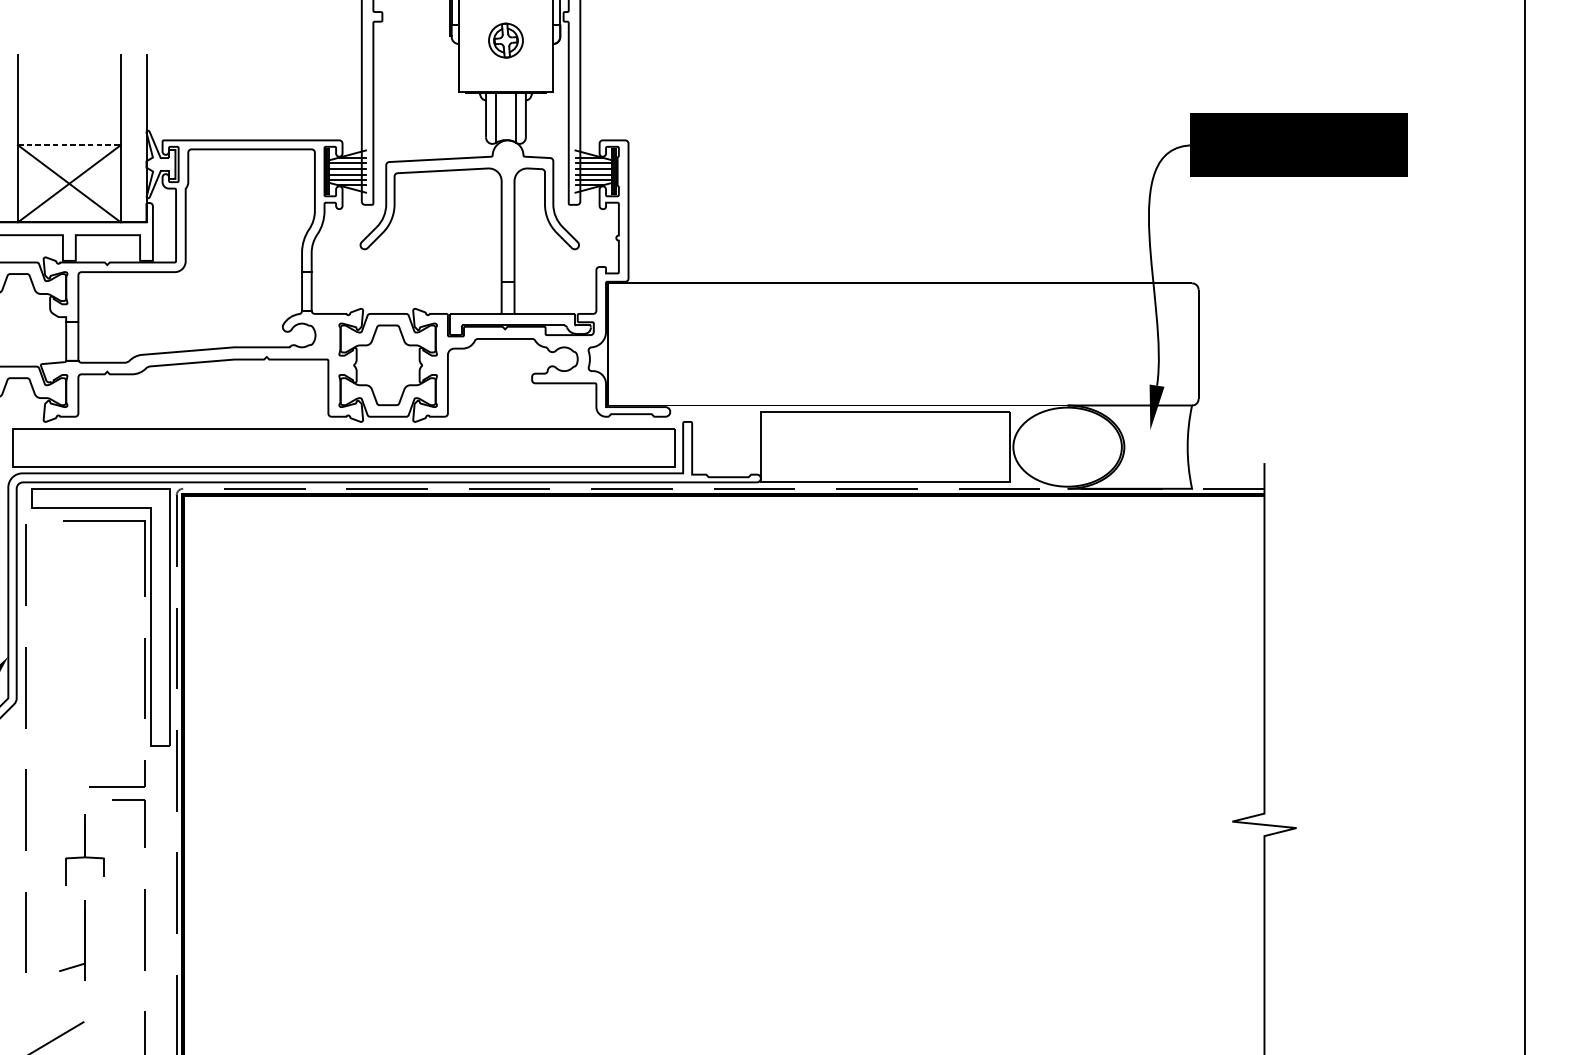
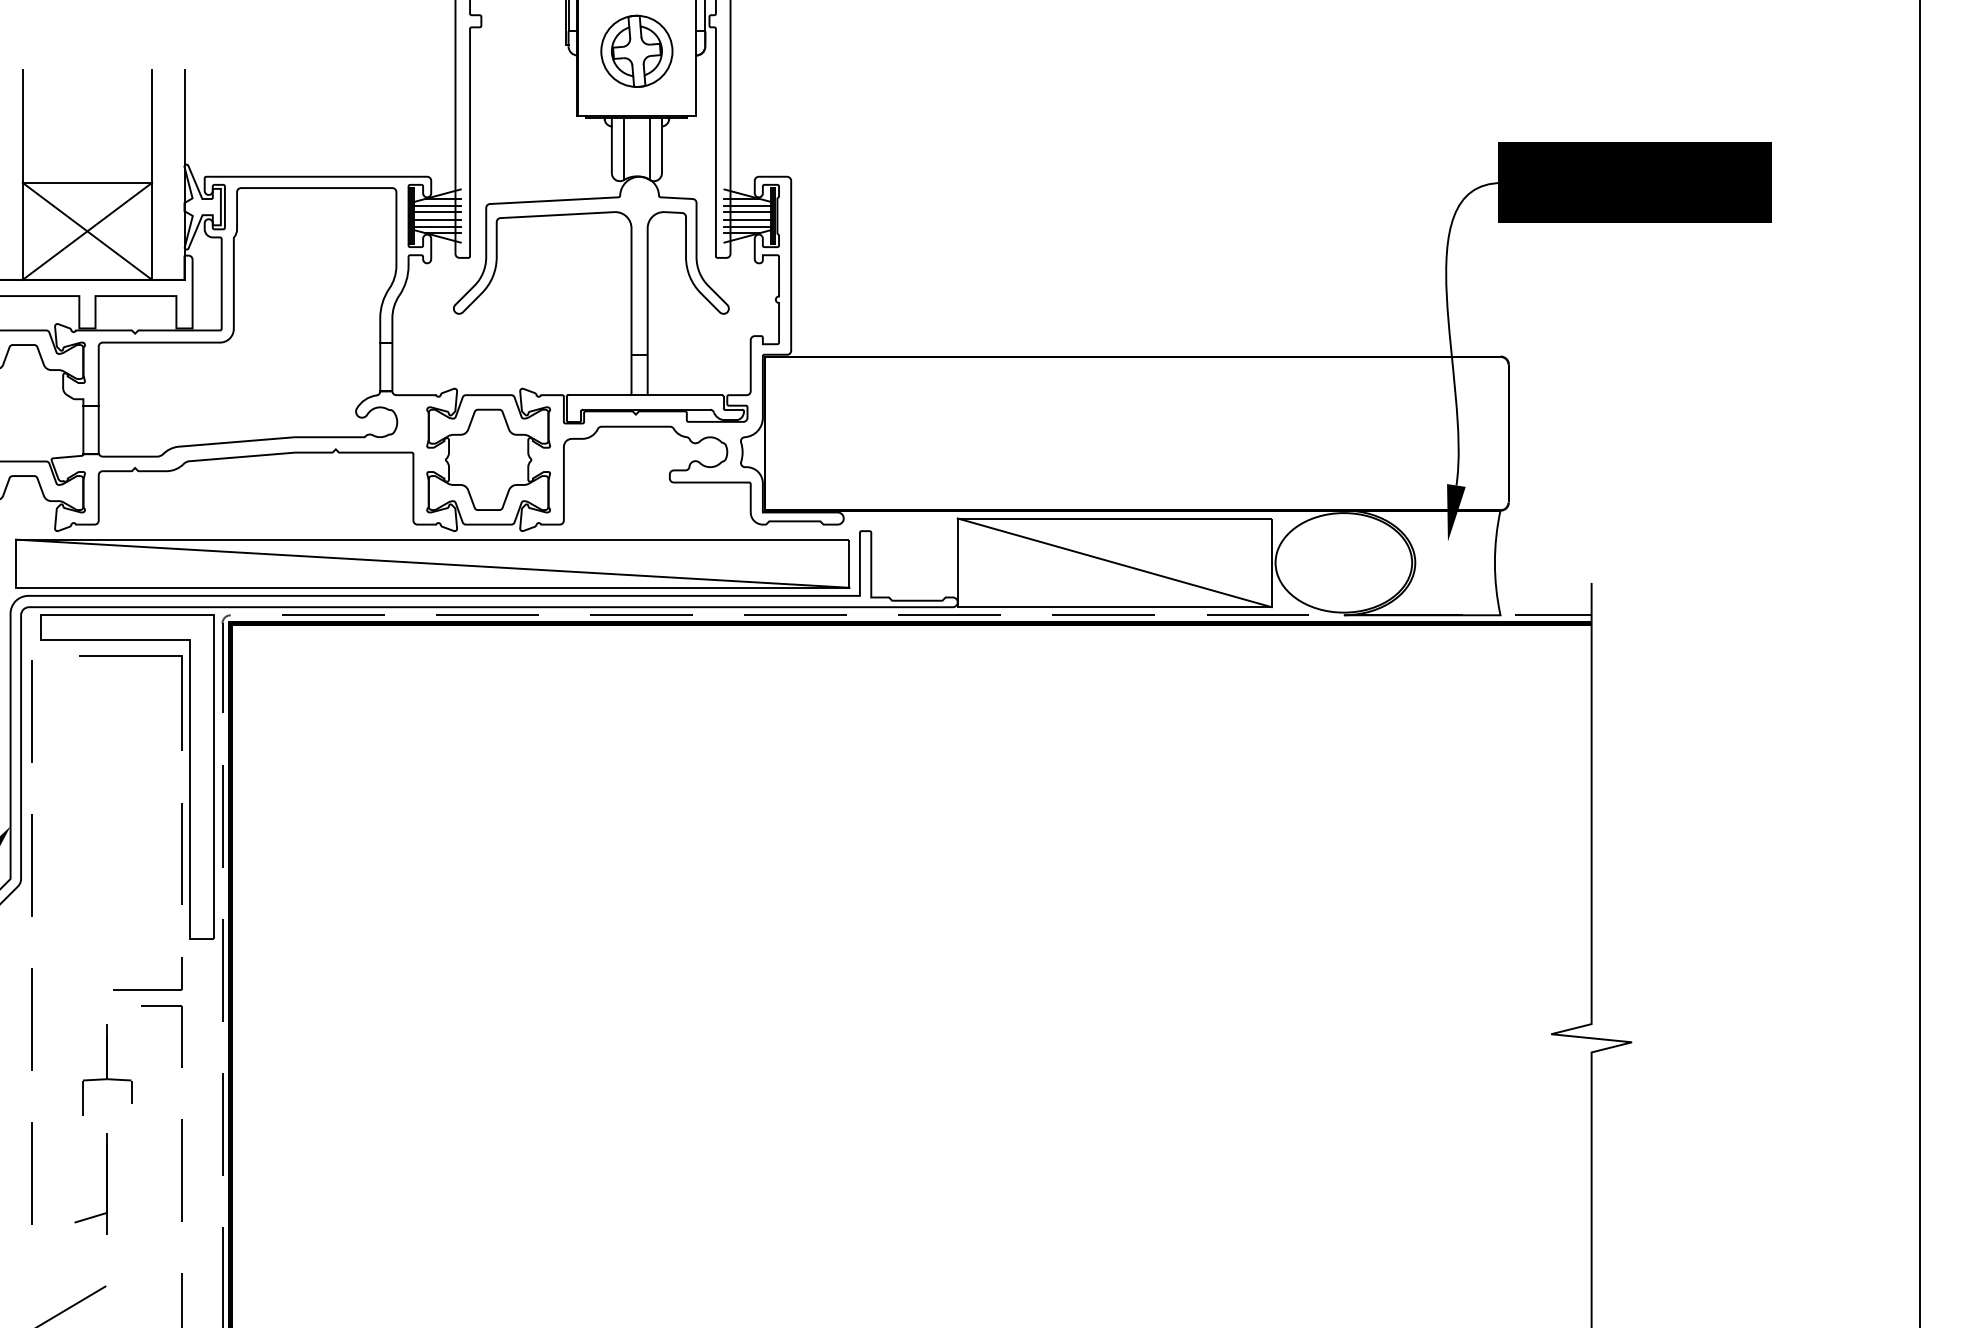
part: (505, 40) -> (636, 50), size x1.67
line: (69, 144) -> (87, 182), dashed -> solid
line: (885, 446) -> (1114, 562), added
line: (343, 447) -> (432, 563), added

